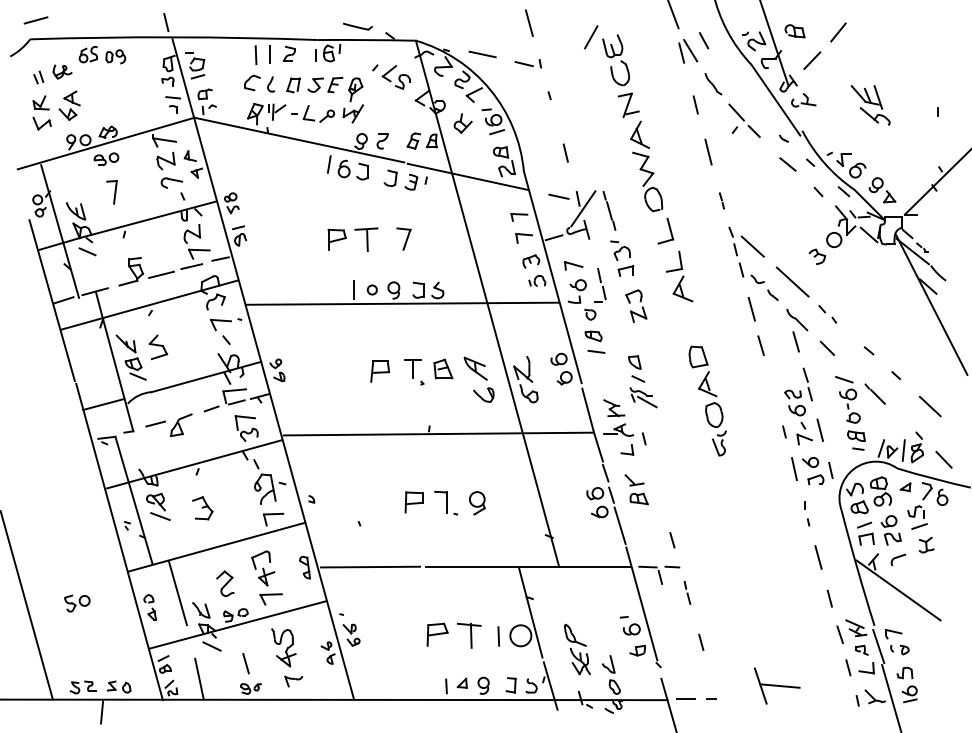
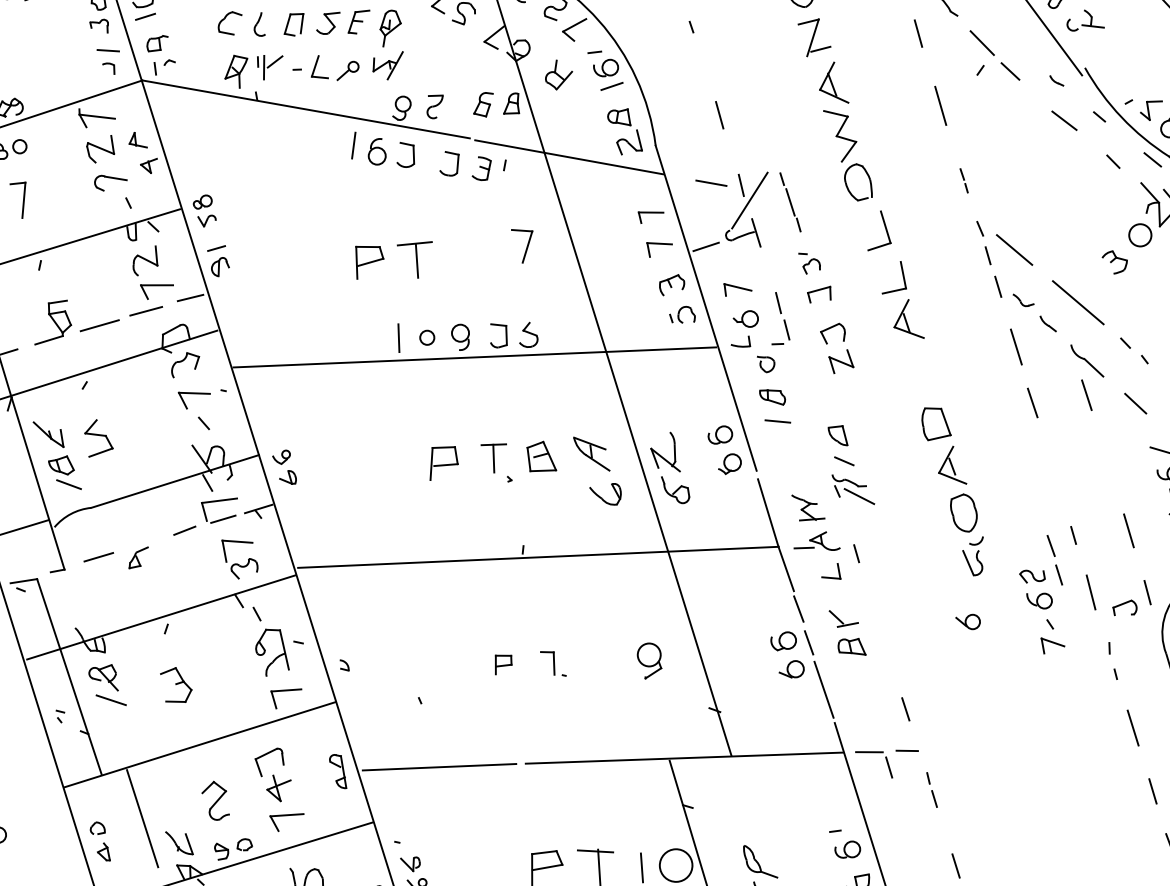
part: (403, 238) -> (522, 245), moved
part: (620, 250) -> (809, 263), size x0.7
part: (798, 406) -> (1041, 594), moved
part: (181, 425) -> (138, 558), size x0.6
part: (810, 462) -> (968, 622), moved
part: (413, 502) -> (502, 664), size x0.6
part: (446, 502) -> (553, 663), size x0.7
part: (477, 503) -> (649, 661), moved

